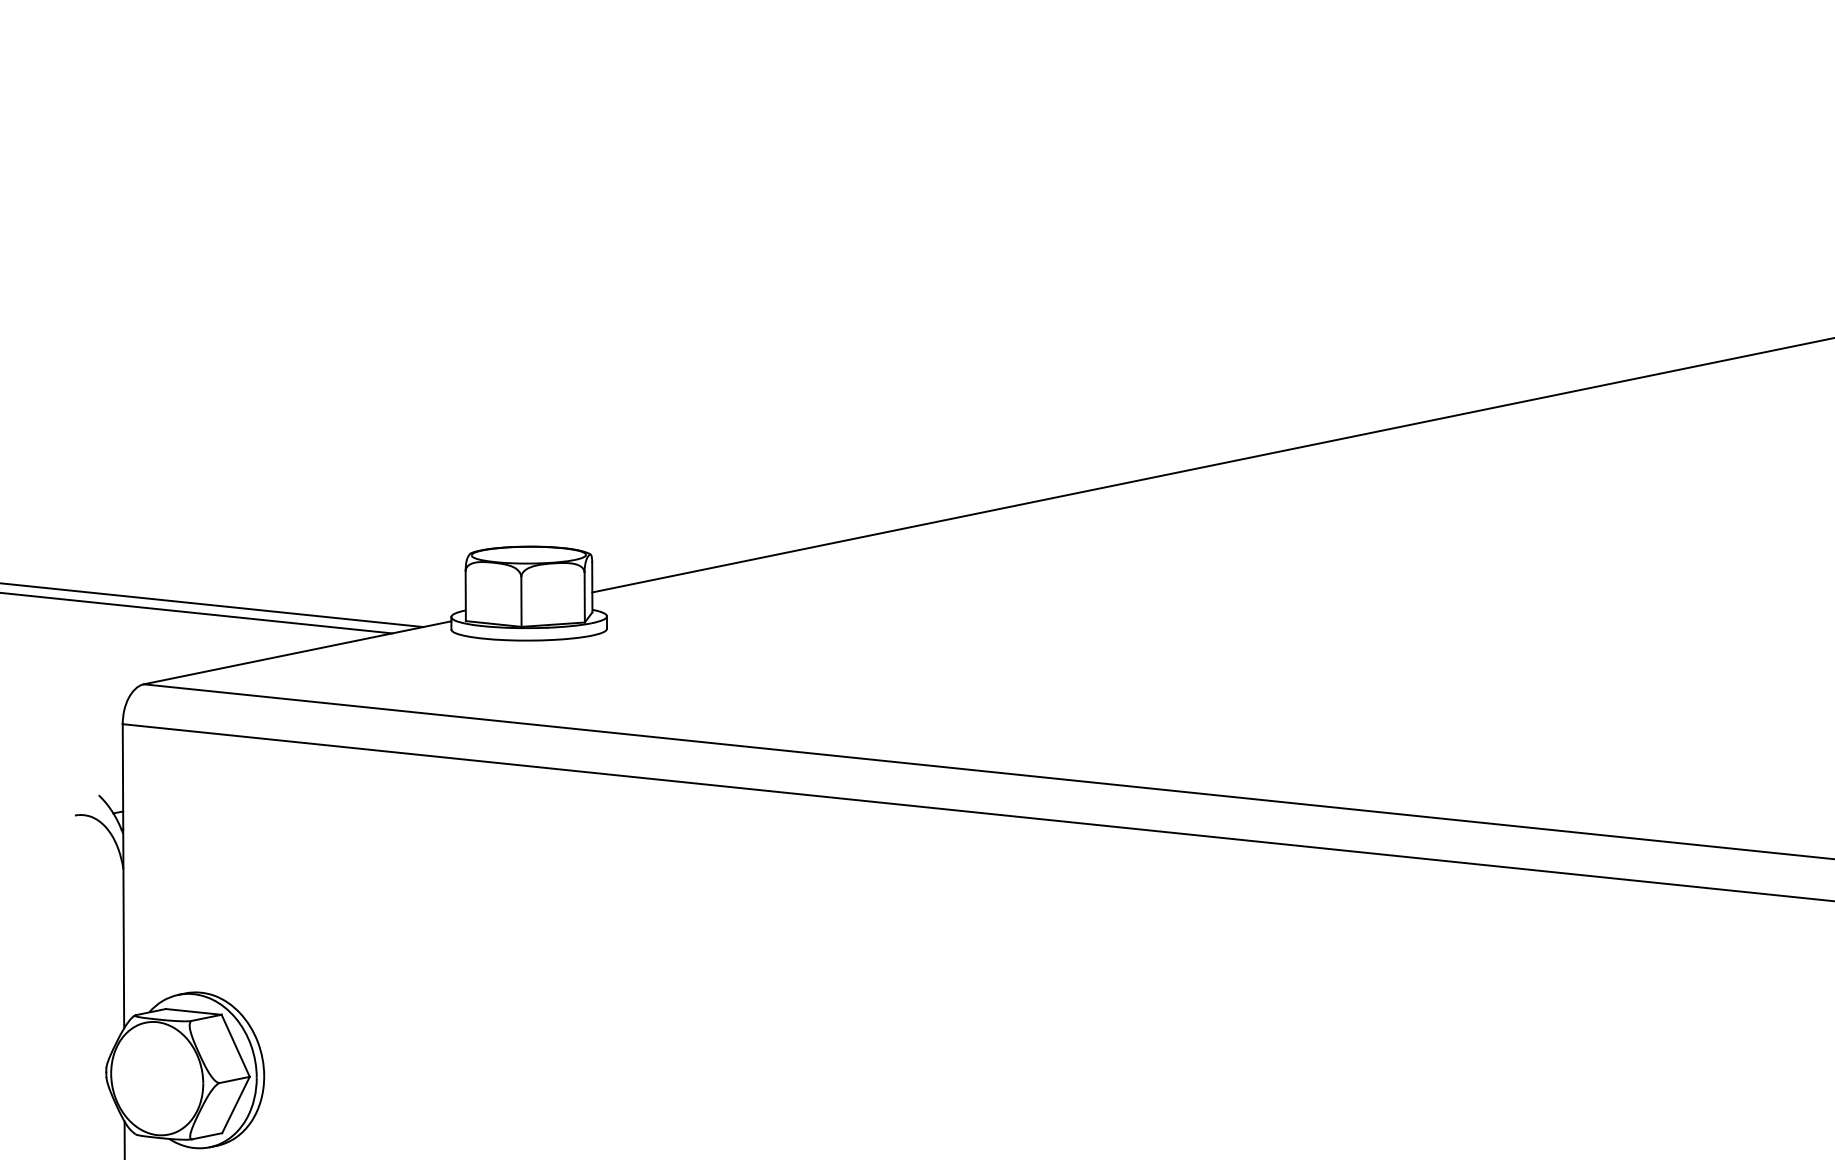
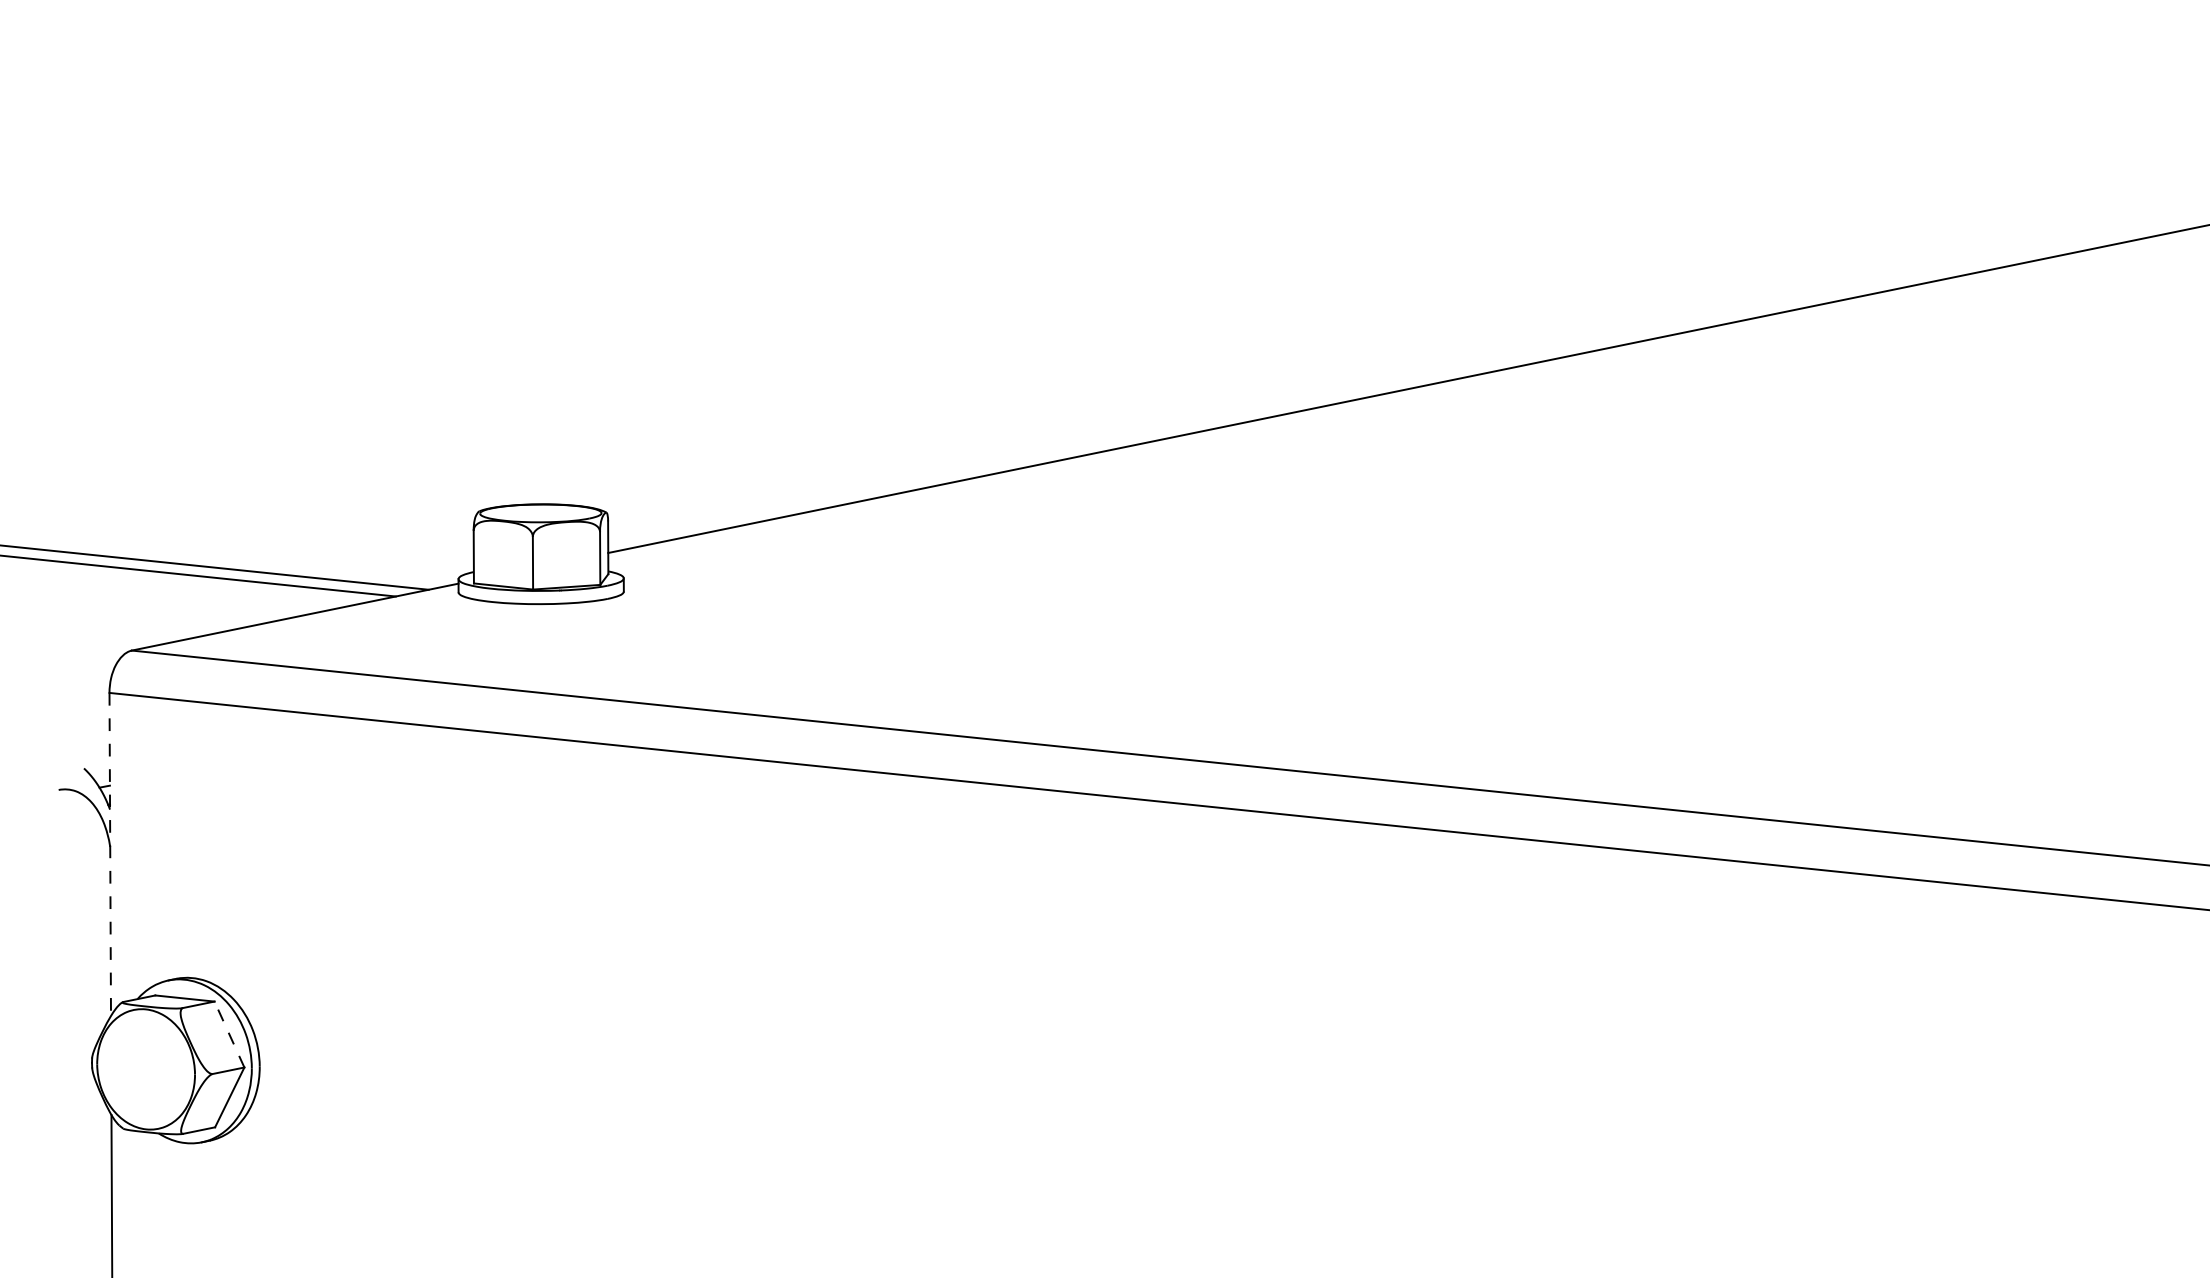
line: (123, 876) -> (110, 854), solid -> dashed
line: (235, 1045) -> (229, 1034), solid -> dashed

